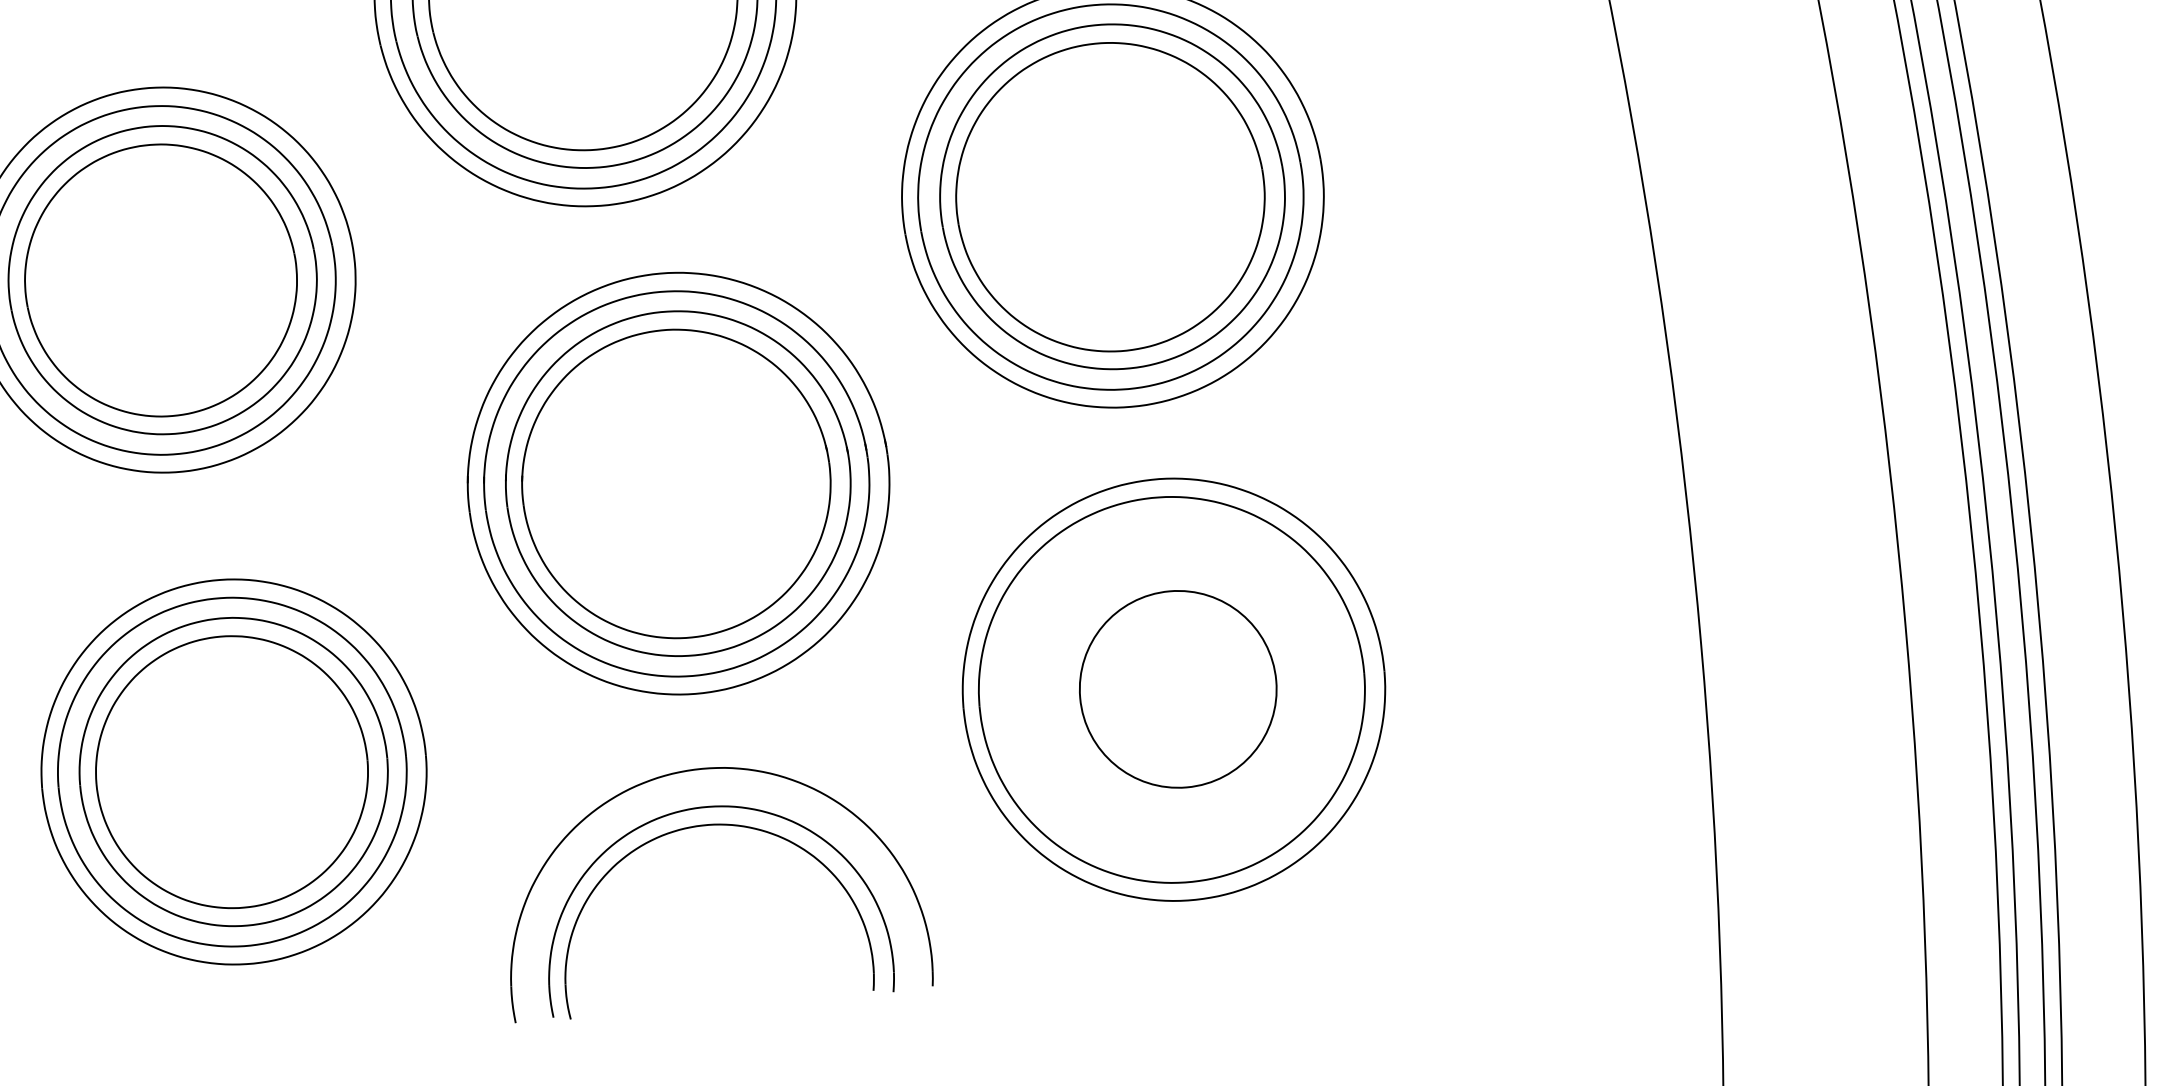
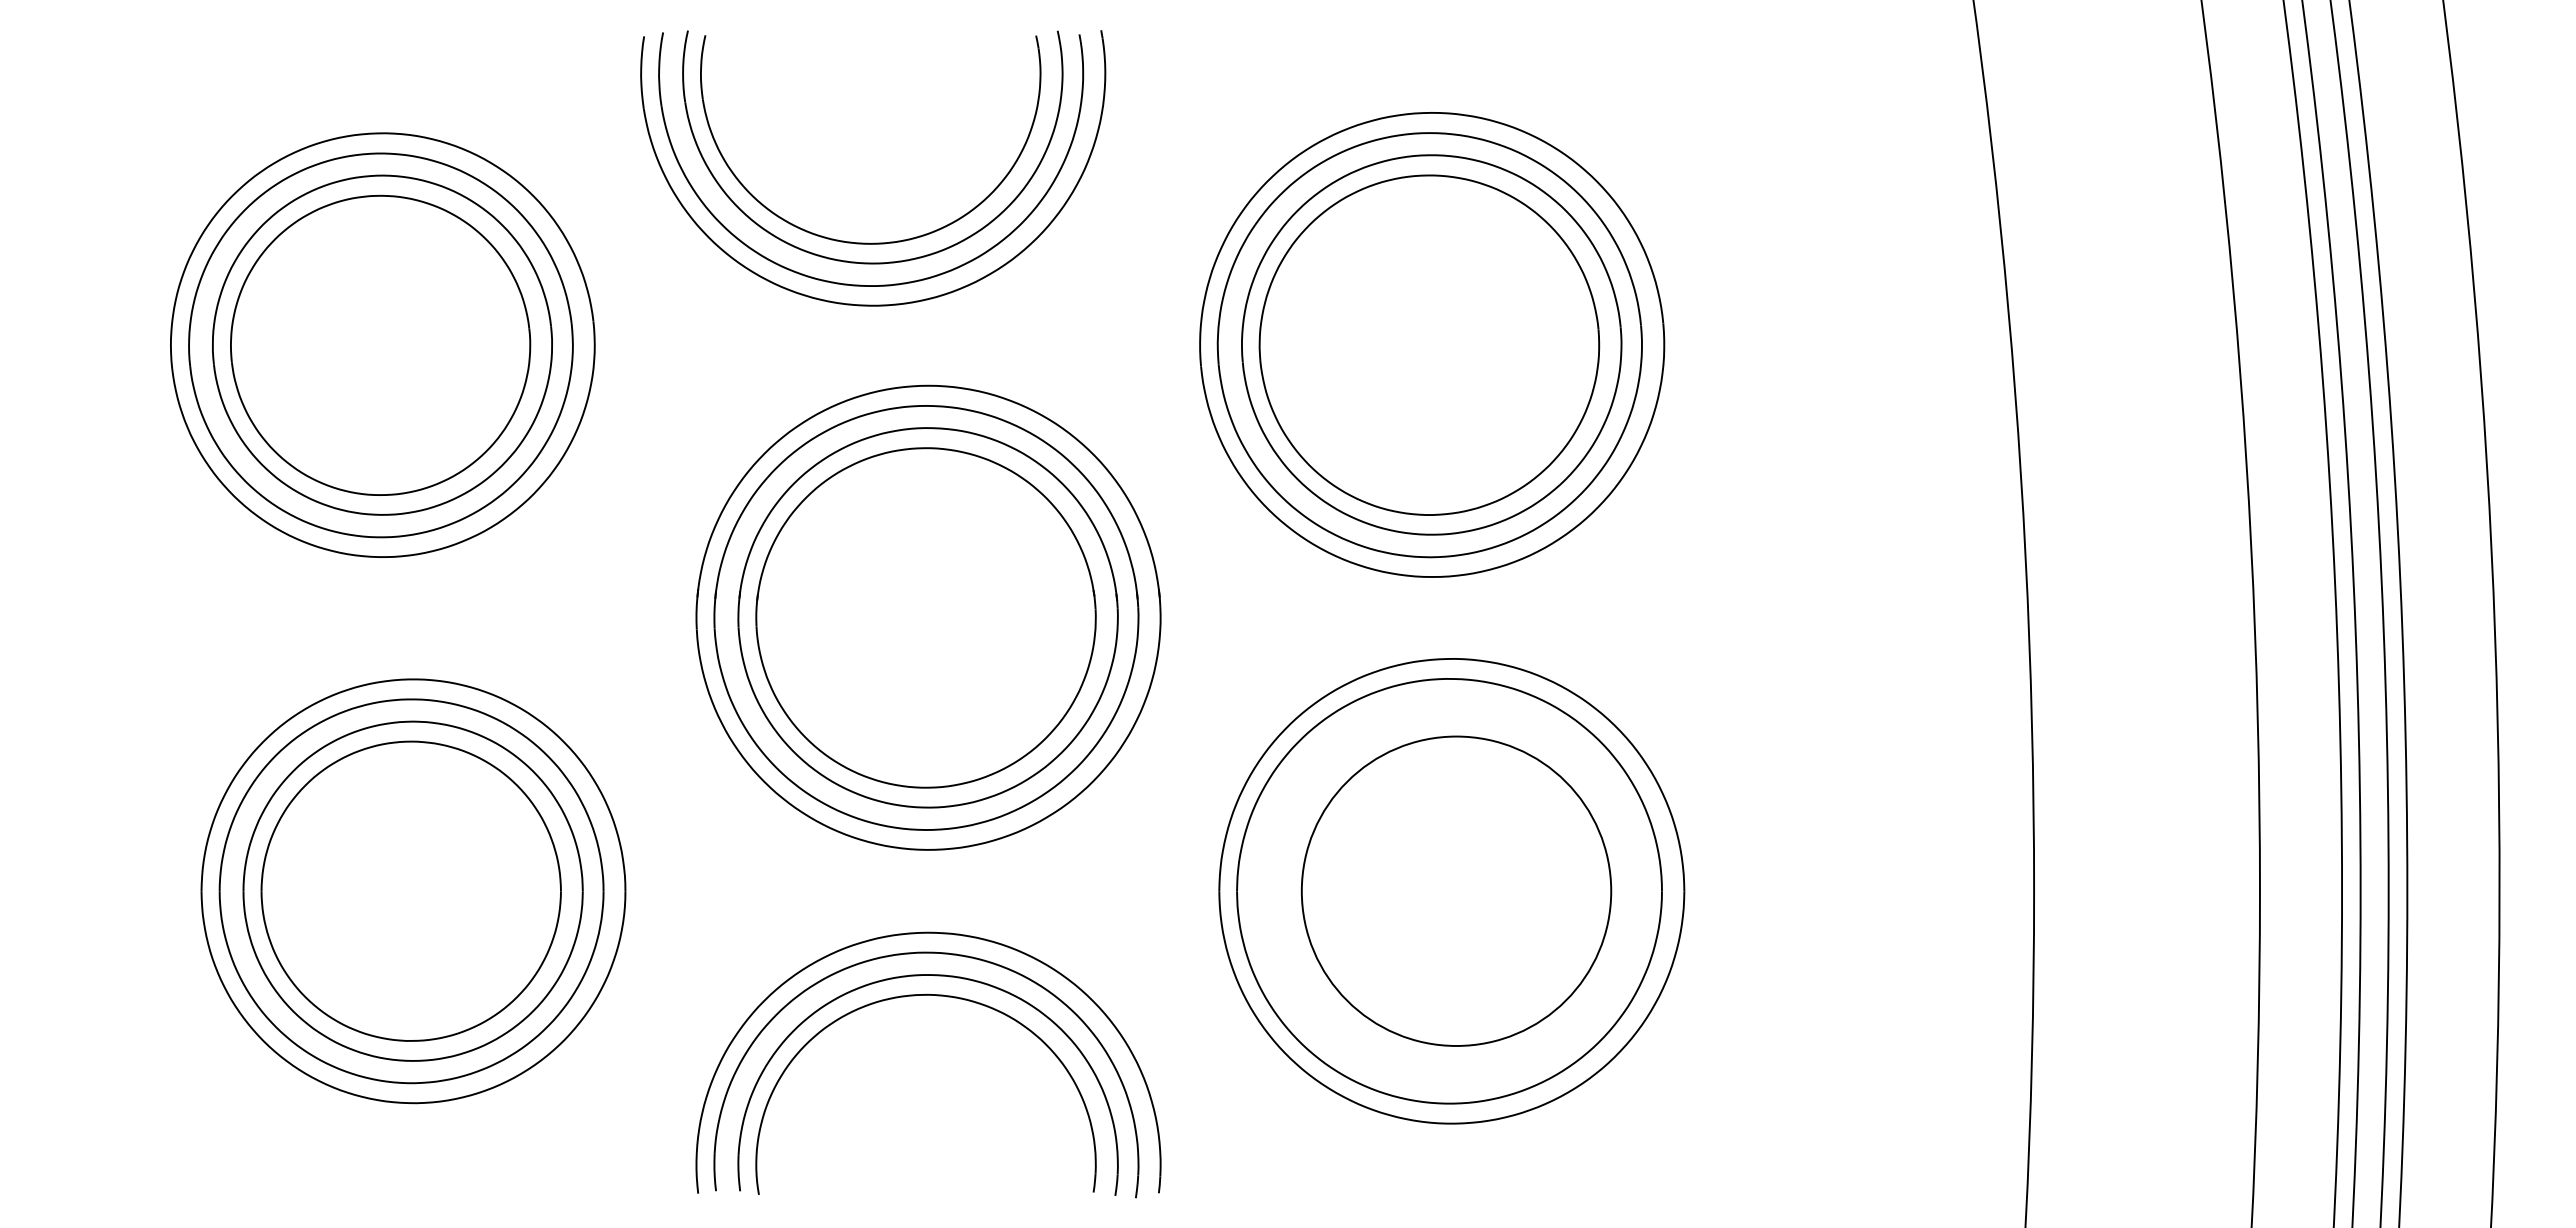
circle: (1178, 688) -> (1456, 890), size x1.43
part: (689, 789) -> (911, 954), added

